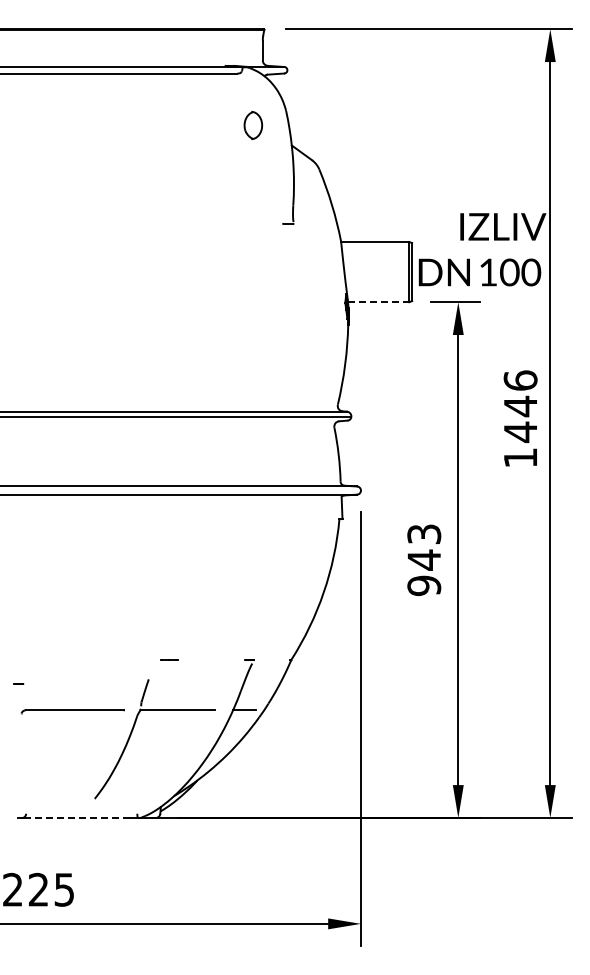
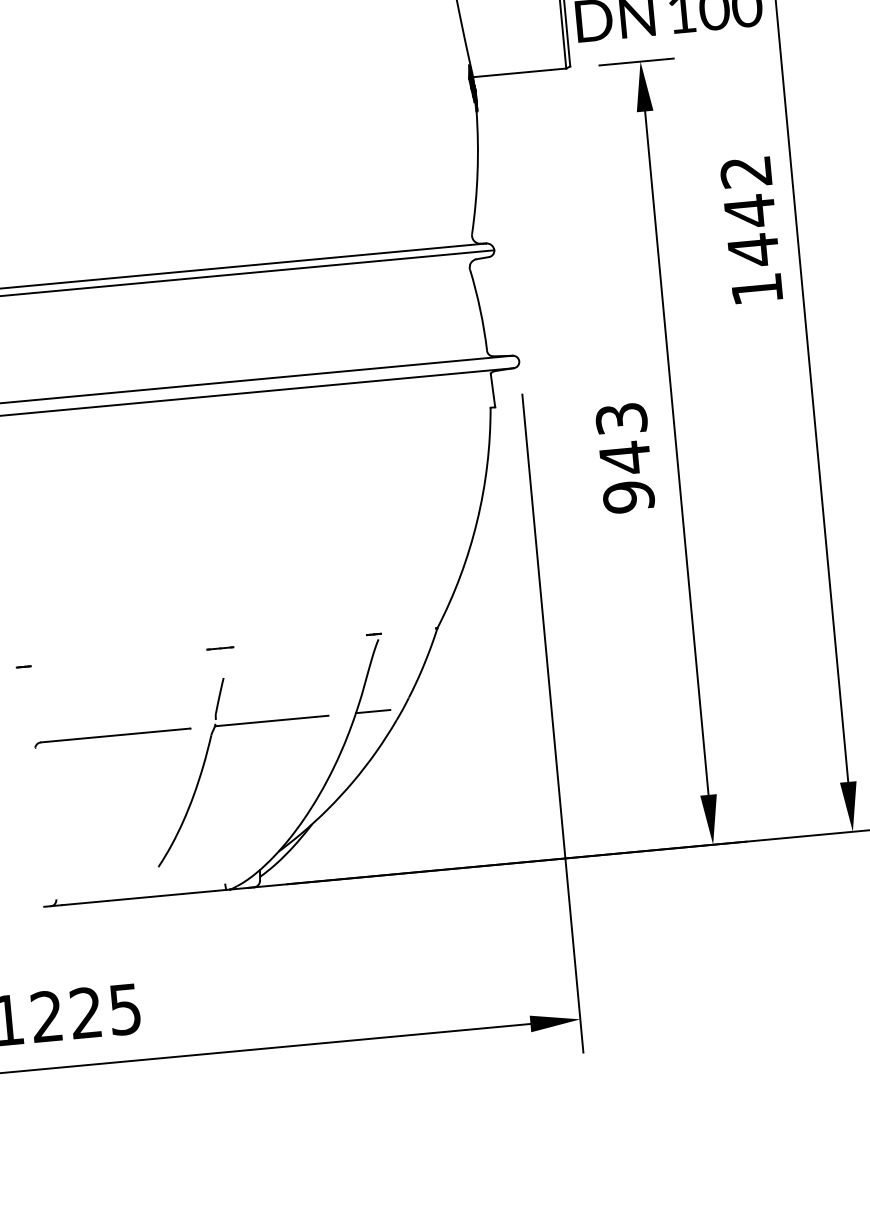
line: (378, 302) -> (519, 73), dashed -> solid
text: (520, 380) -> (745, 171), 1446 -> 1442
line: (169, 659) -> (220, 647), moved
line: (18, 683) -> (23, 666), moved
line: (79, 817) -> (137, 897), dashed -> solid

